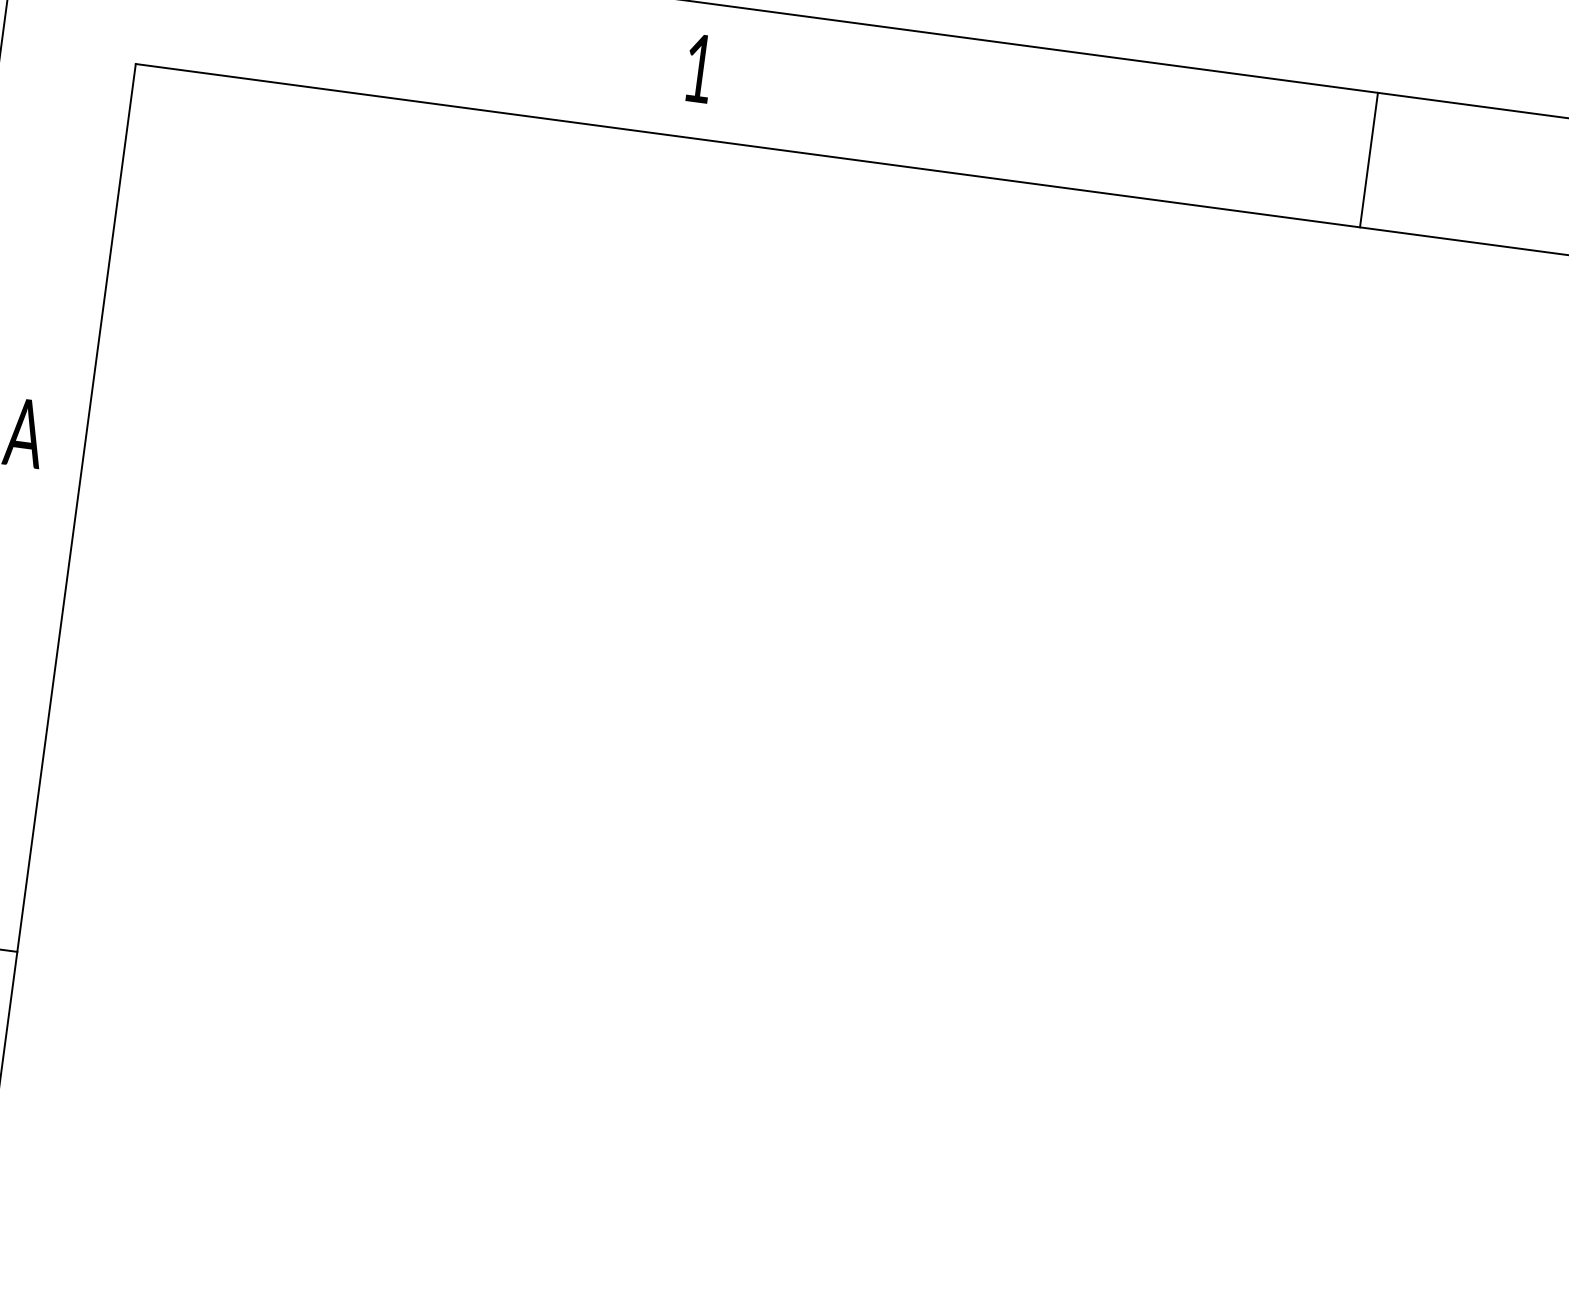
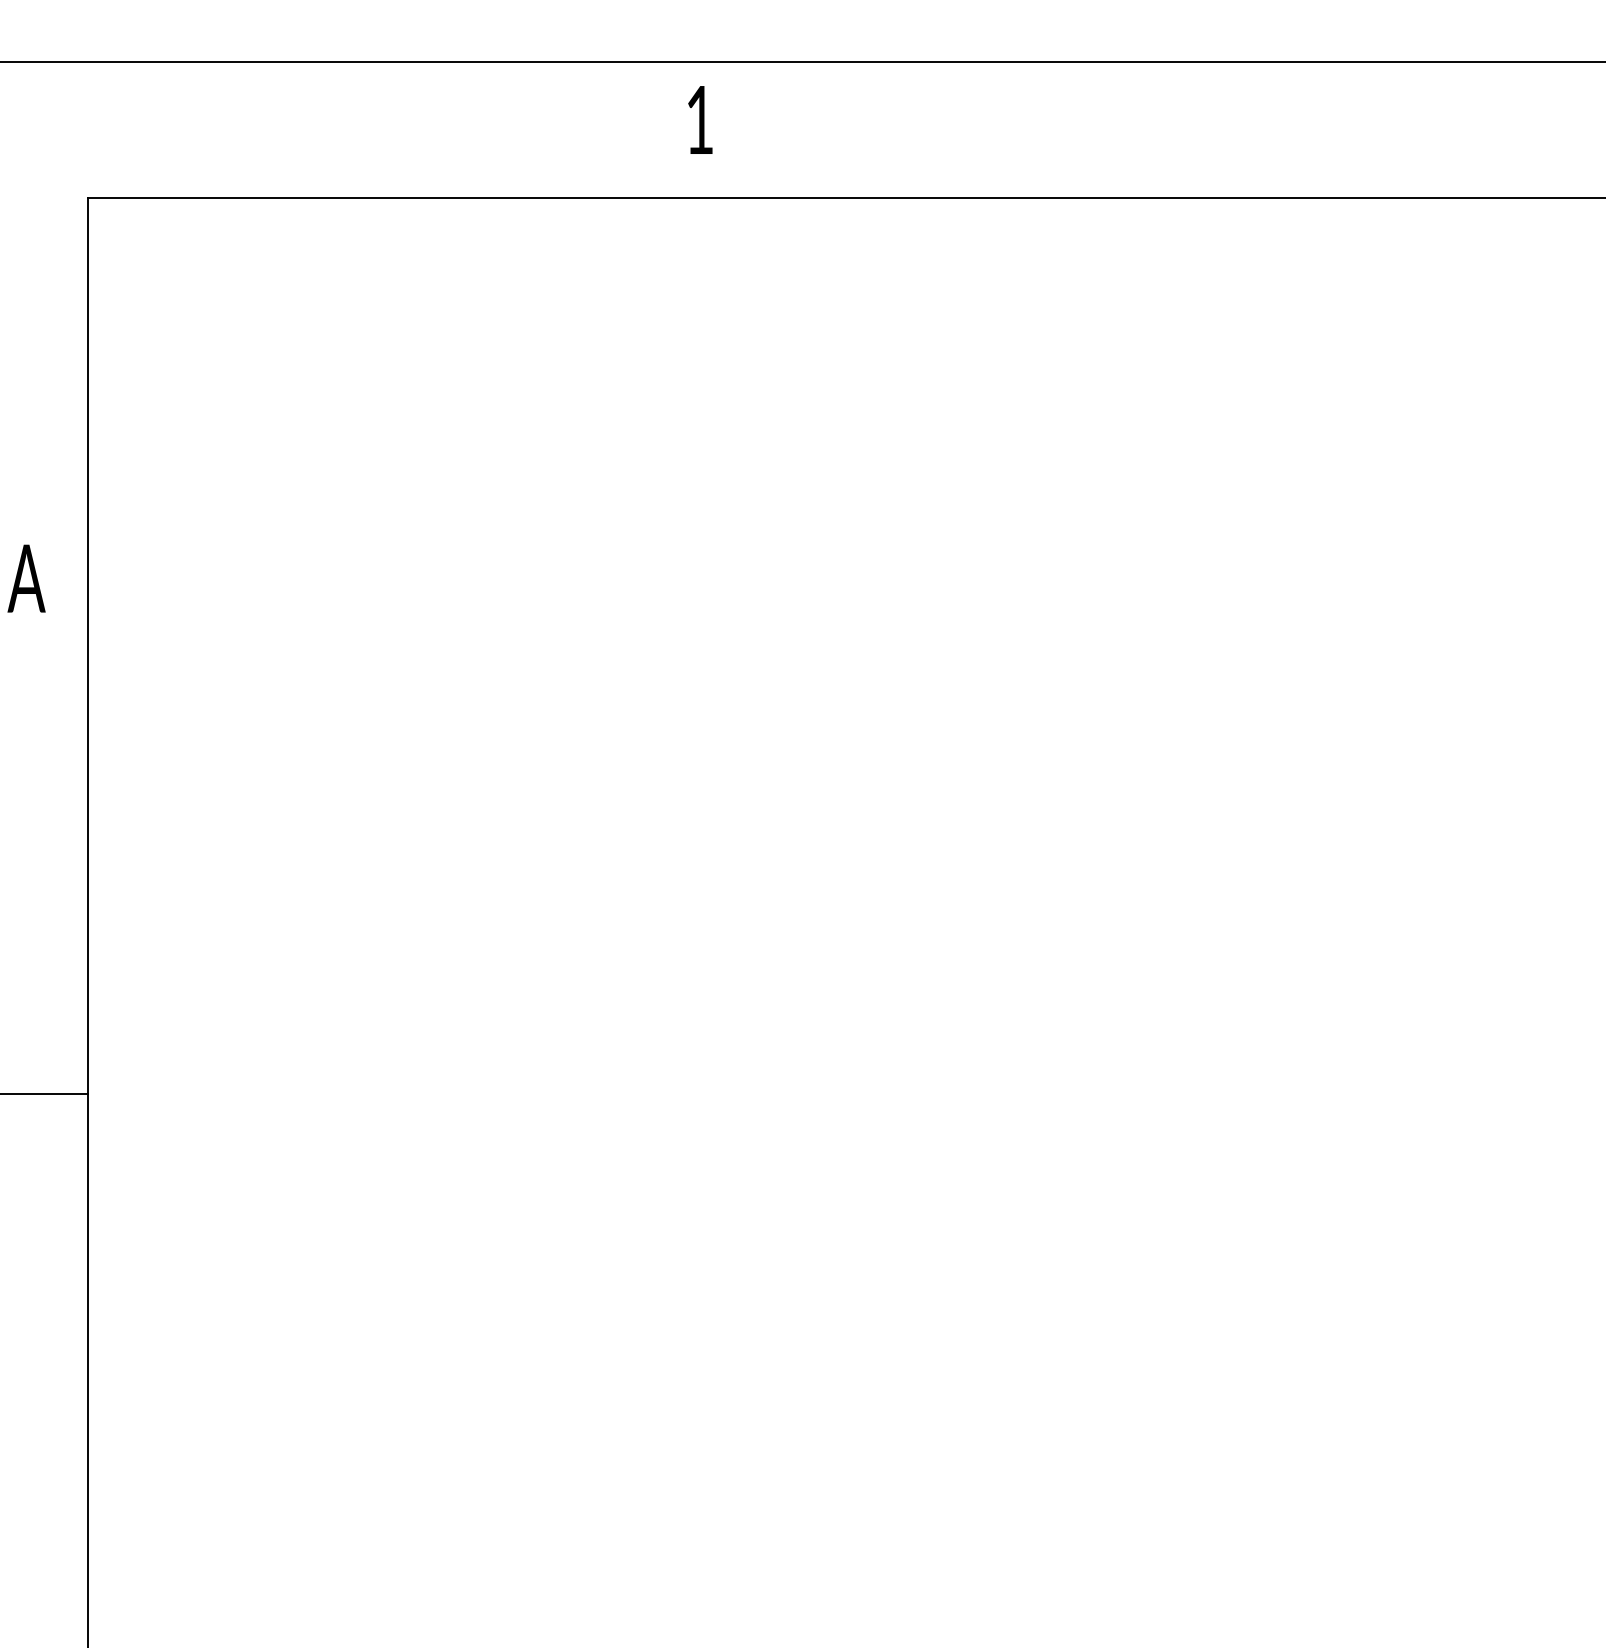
text: (699, 68) -> (700, 119), moved
line: (1369, 160) -> (1323, 130), removed

